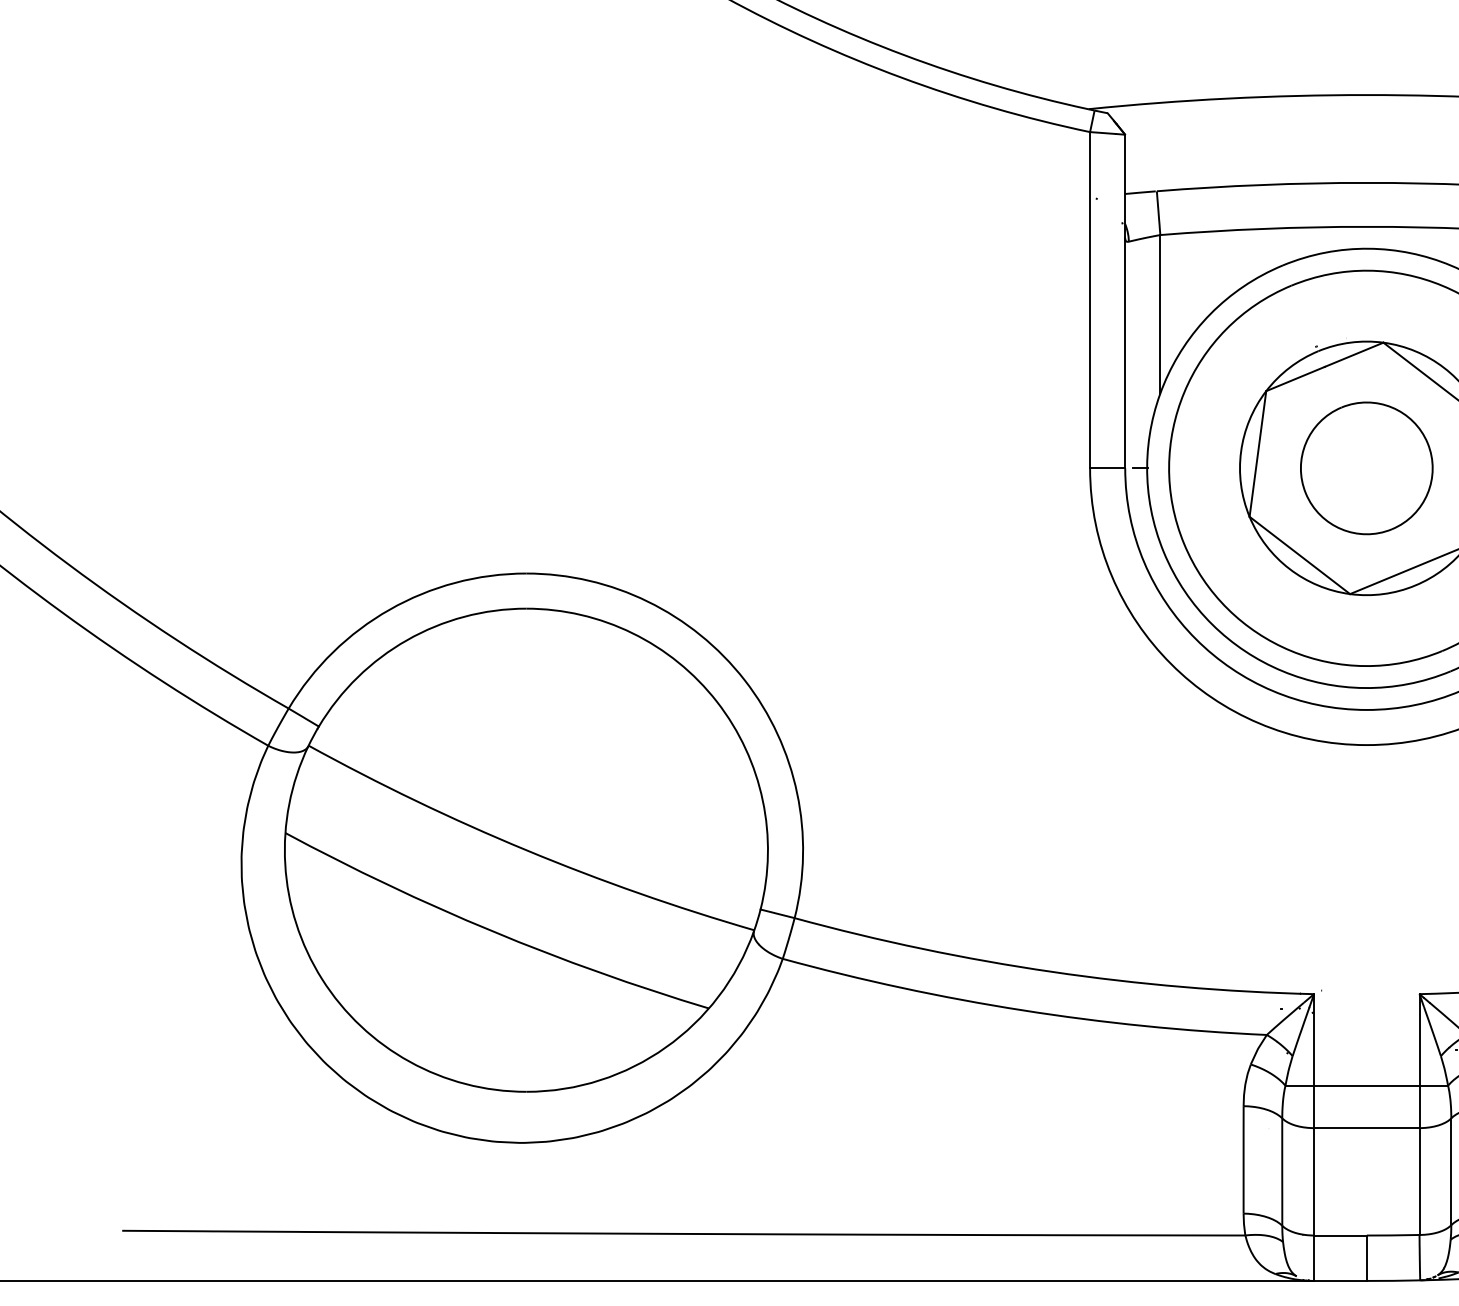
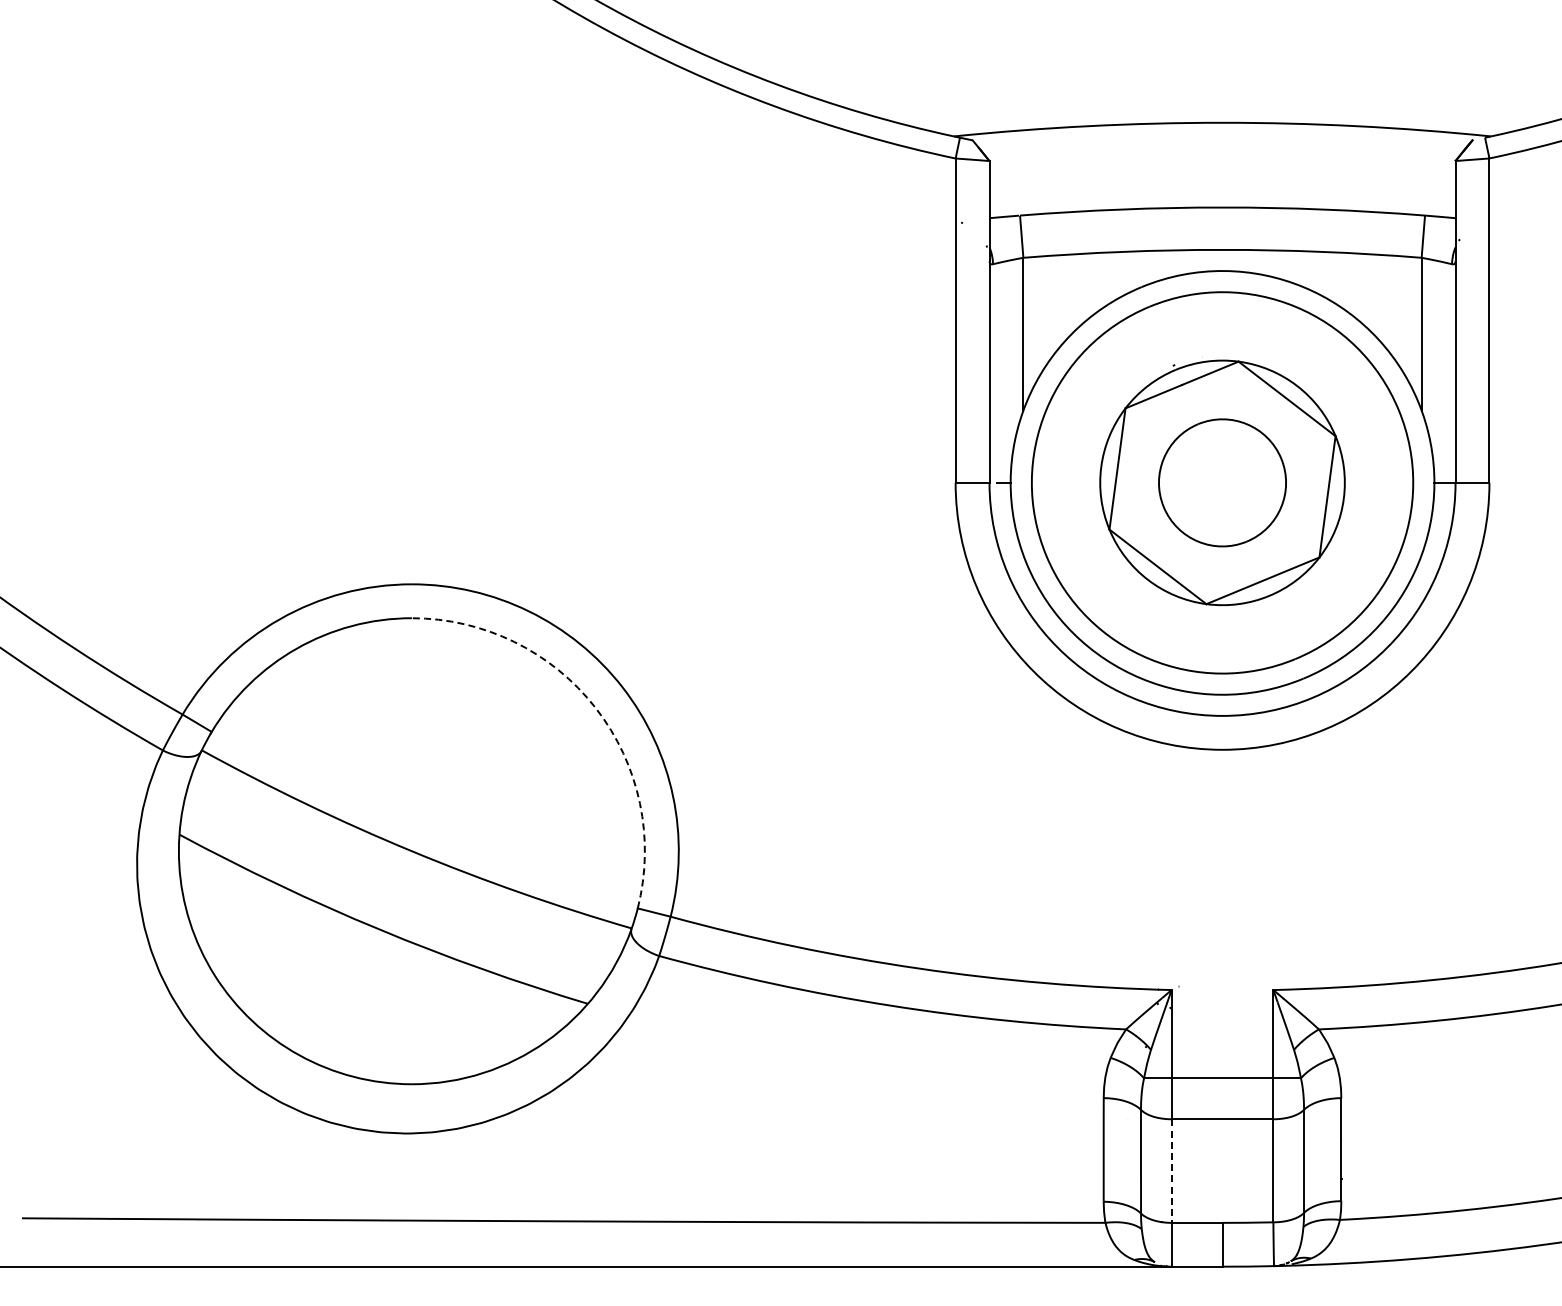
arc: (716, 702) -> (595, 708), solid -> dashed
line: (1313, 1182) -> (1171, 1171), solid -> dashed

